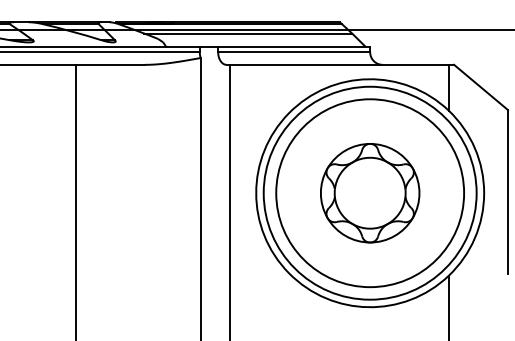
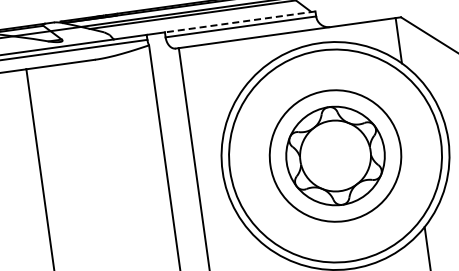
line: (294, 47) -> (240, 22), solid -> dashed
circle: (370, 193) -> (335, 156), size x0.7

